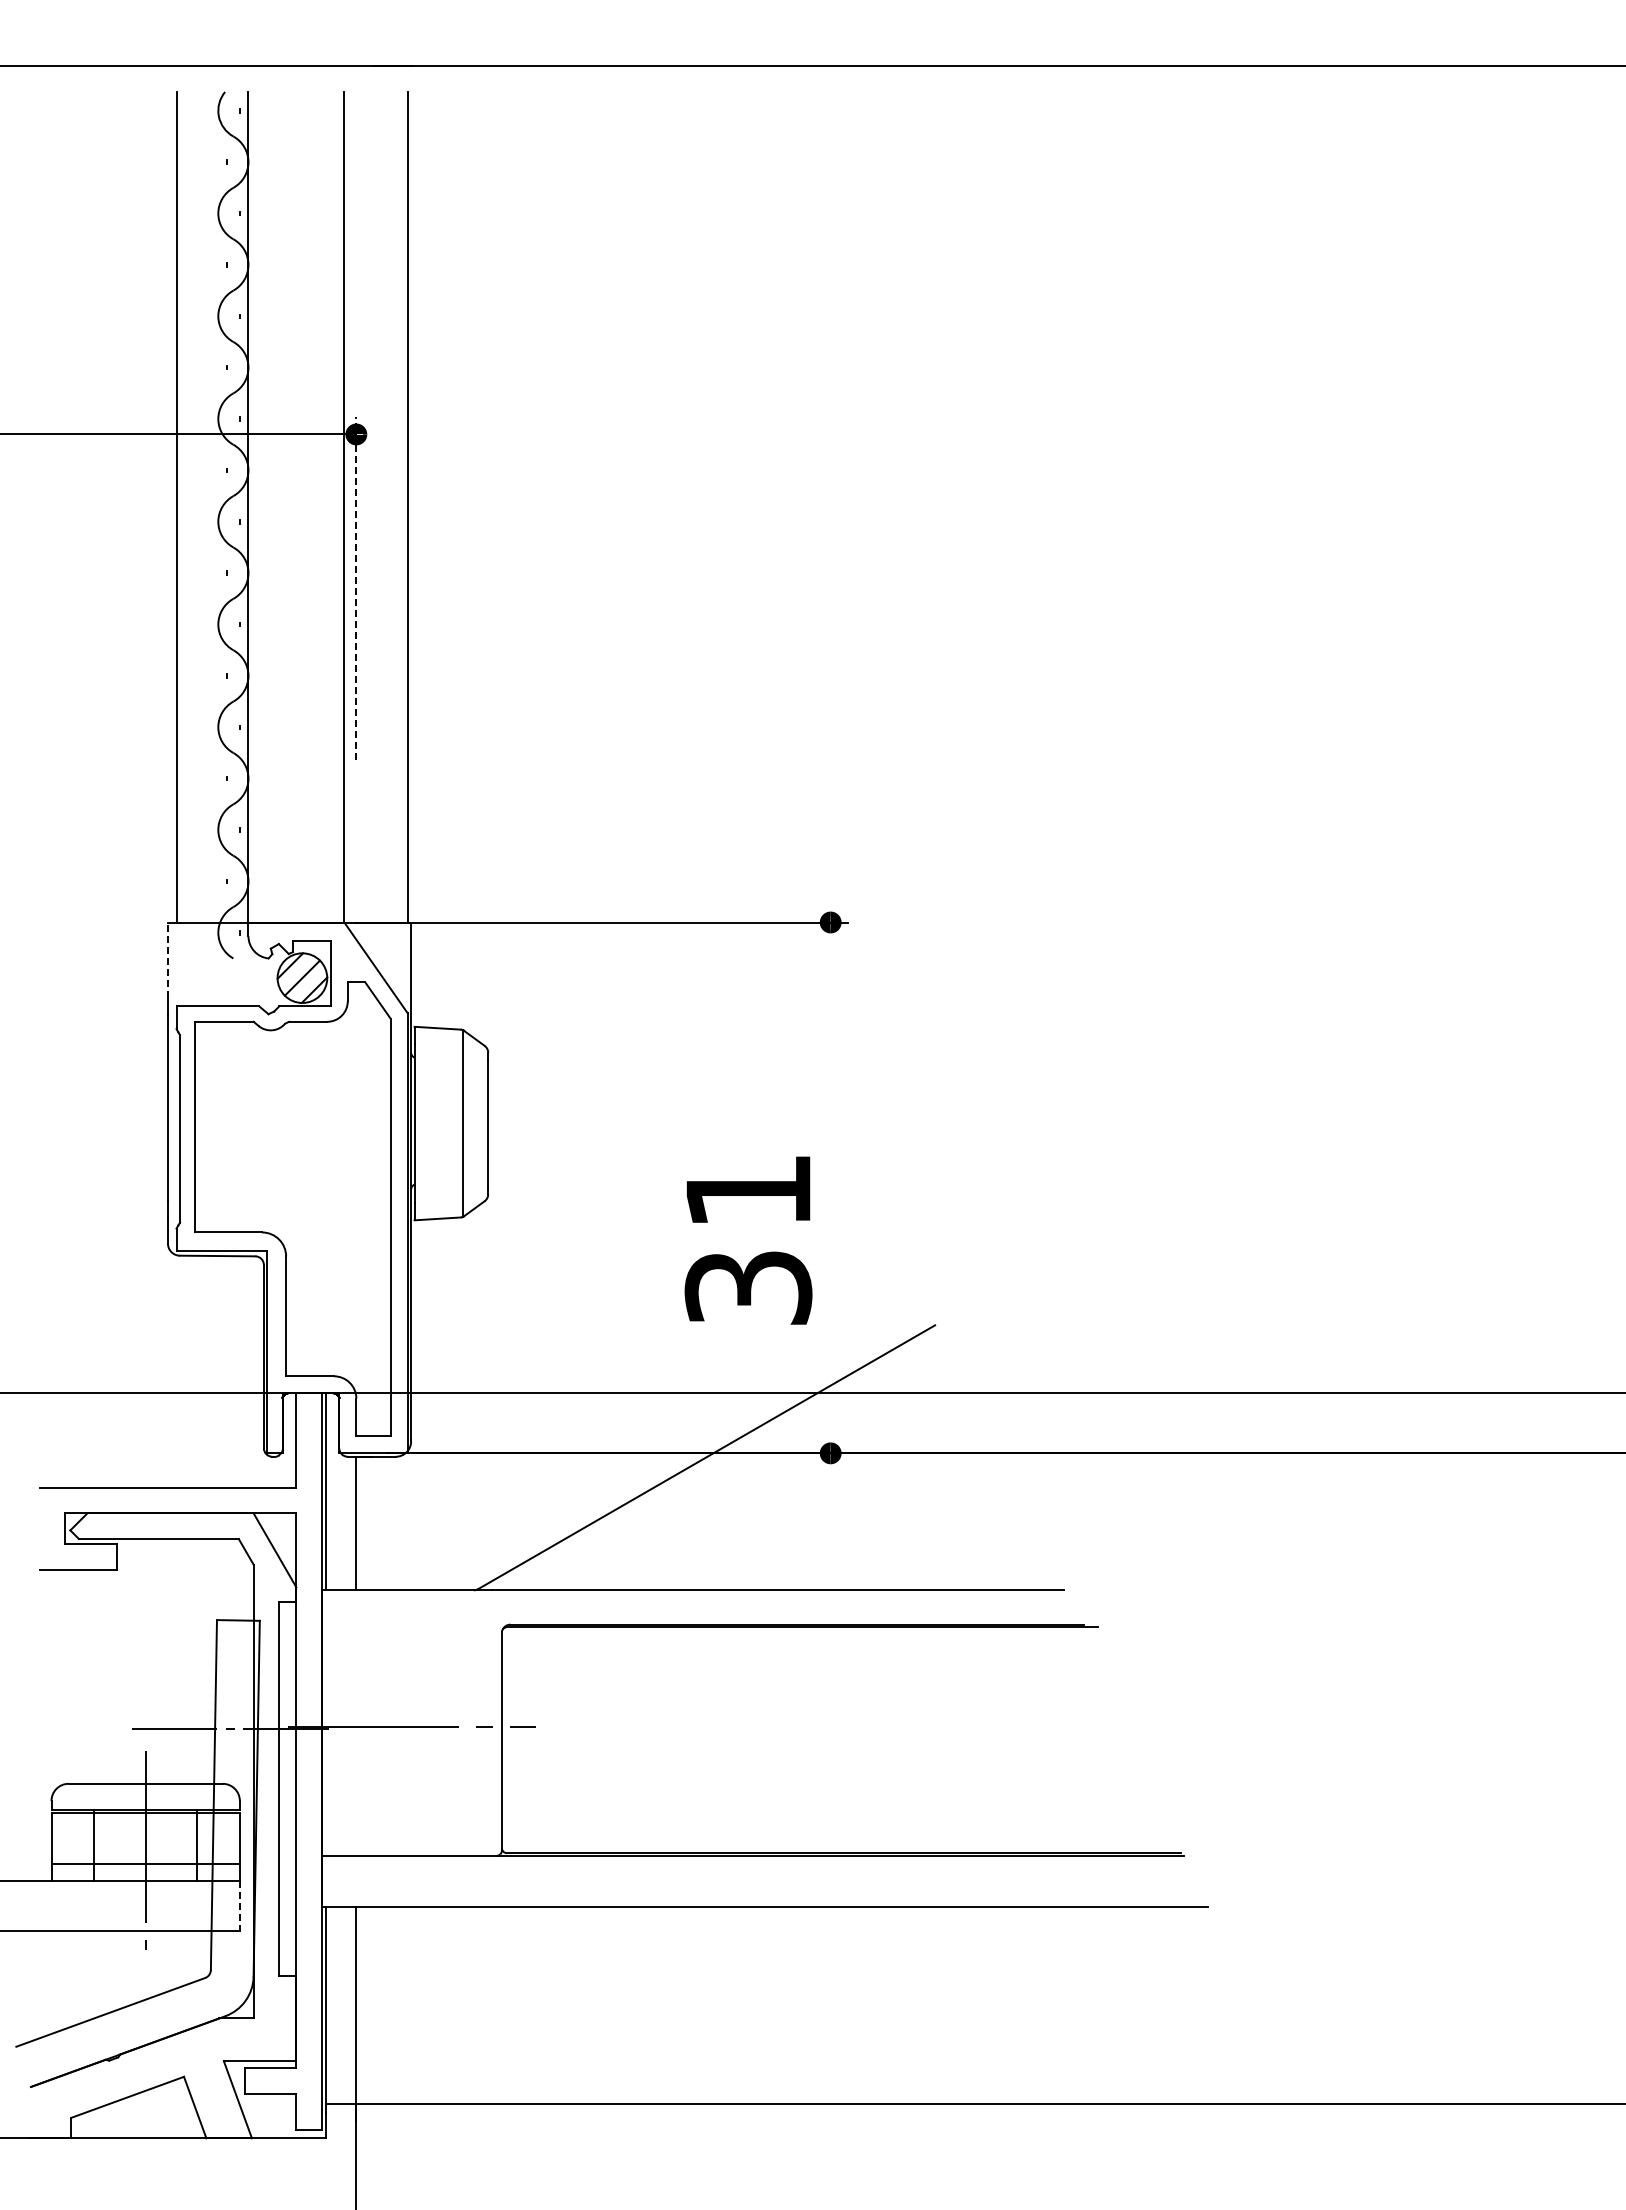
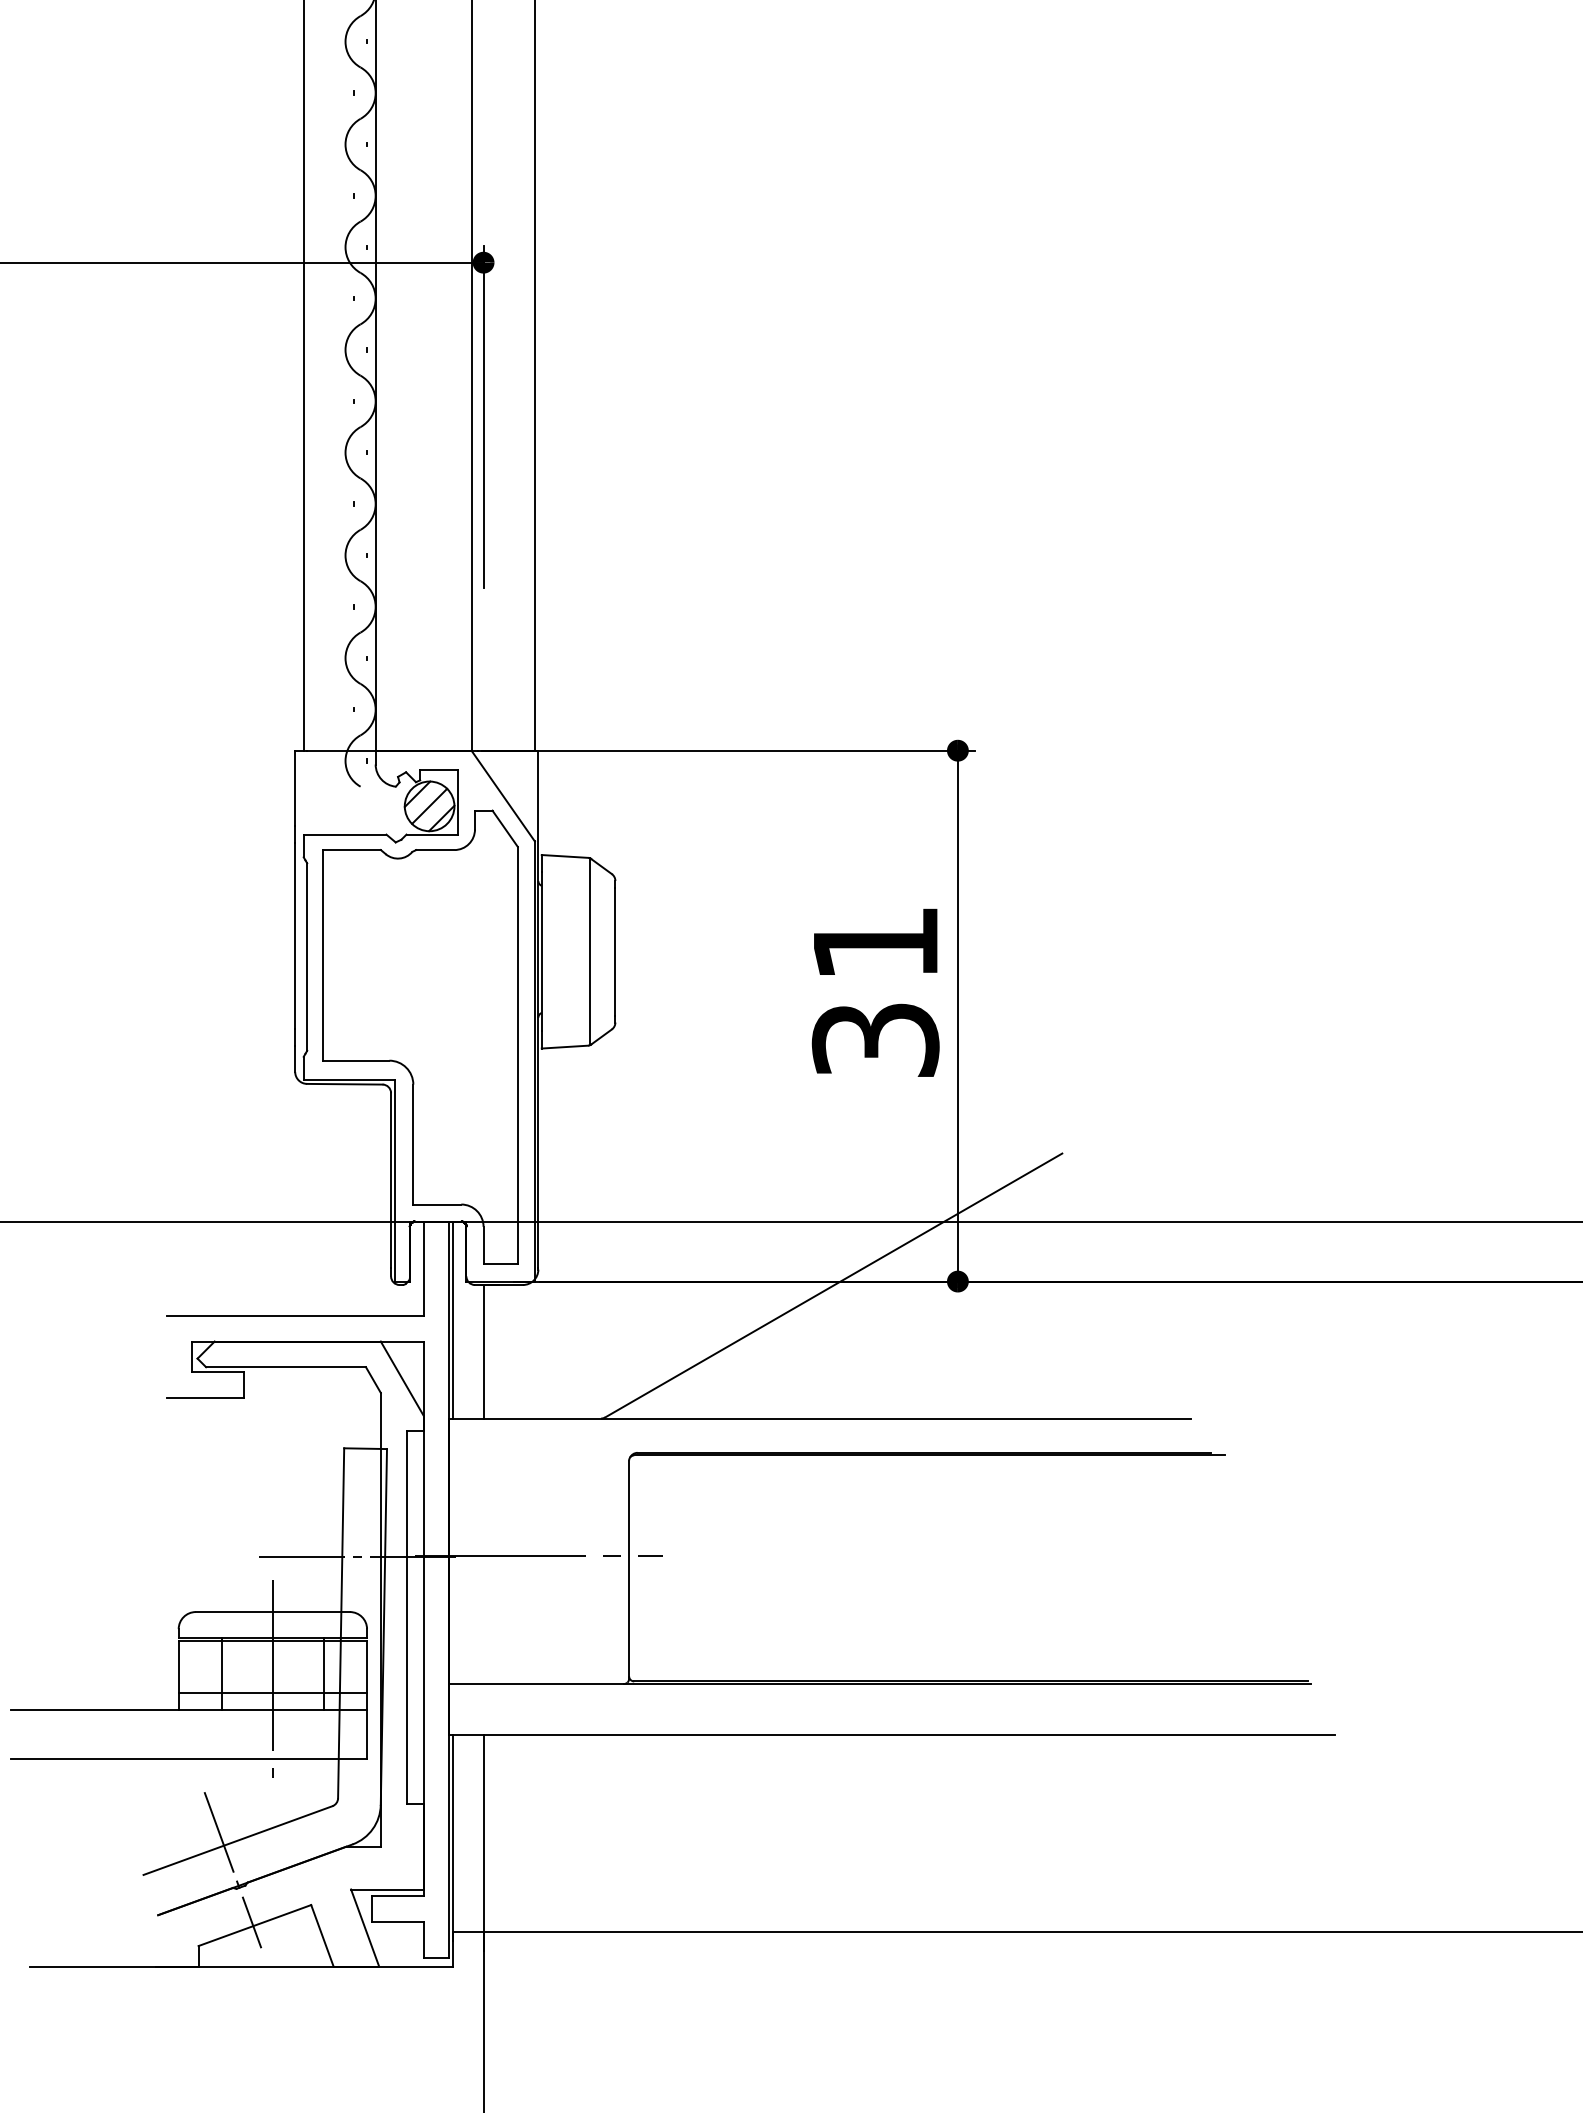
line: (356, 588) -> (483, 416), dashed -> solid
line: (167, 960) -> (294, 788), dashed -> solid
line: (830, 1187) -> (957, 1015), added
text: (748, 1240) -> (875, 992), moved
line: (239, 1906) -> (366, 1734), dashed -> solid
line: (105, 2041) -> (232, 1869), added

